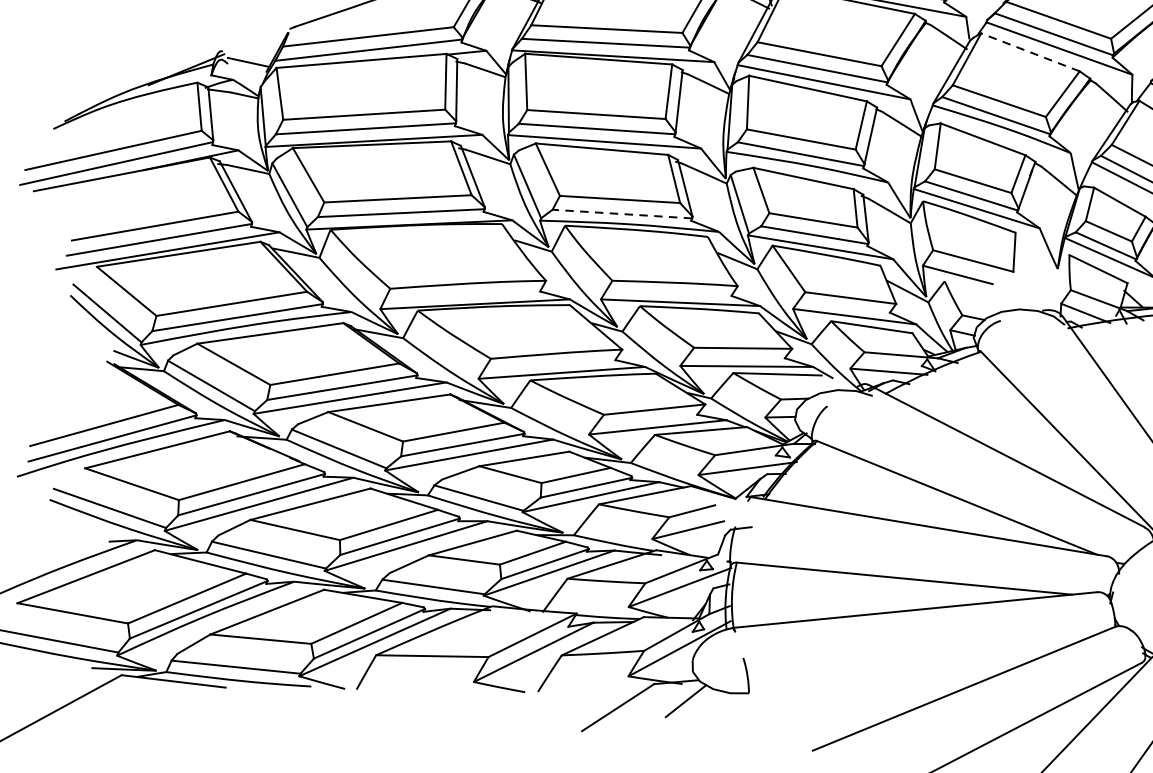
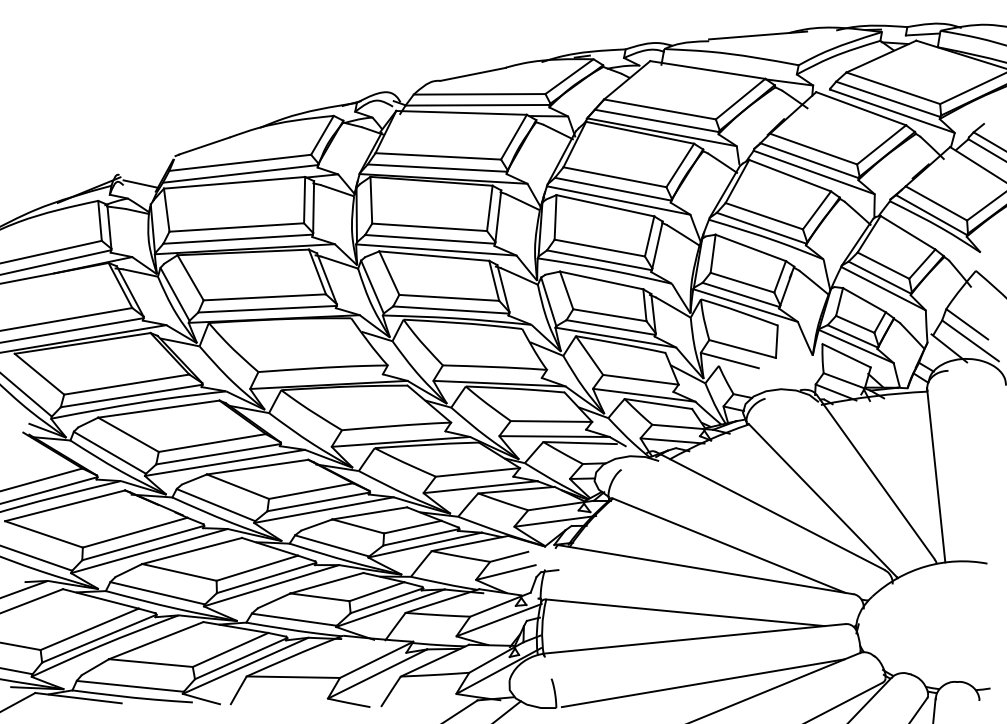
line: (1030, 52) -> (790, 175), dashed -> solid
line: (621, 214) -> (450, 310), dashed -> solid
line: (924, 663) -> (702, 683), added

